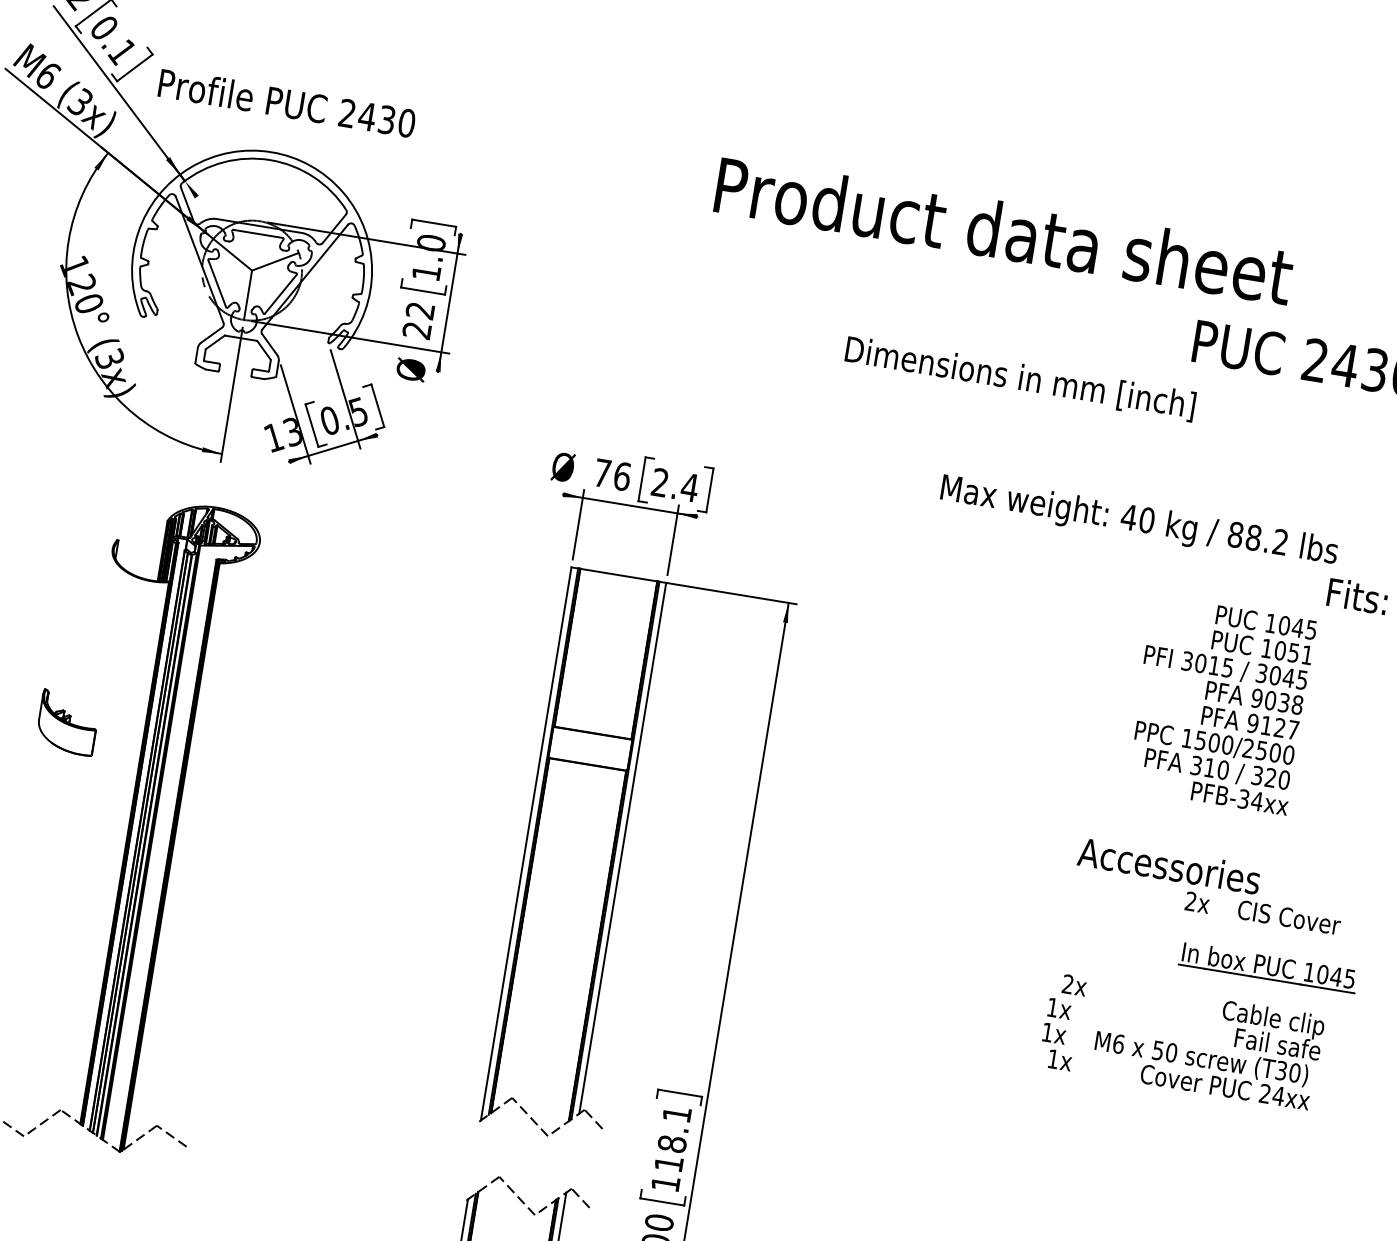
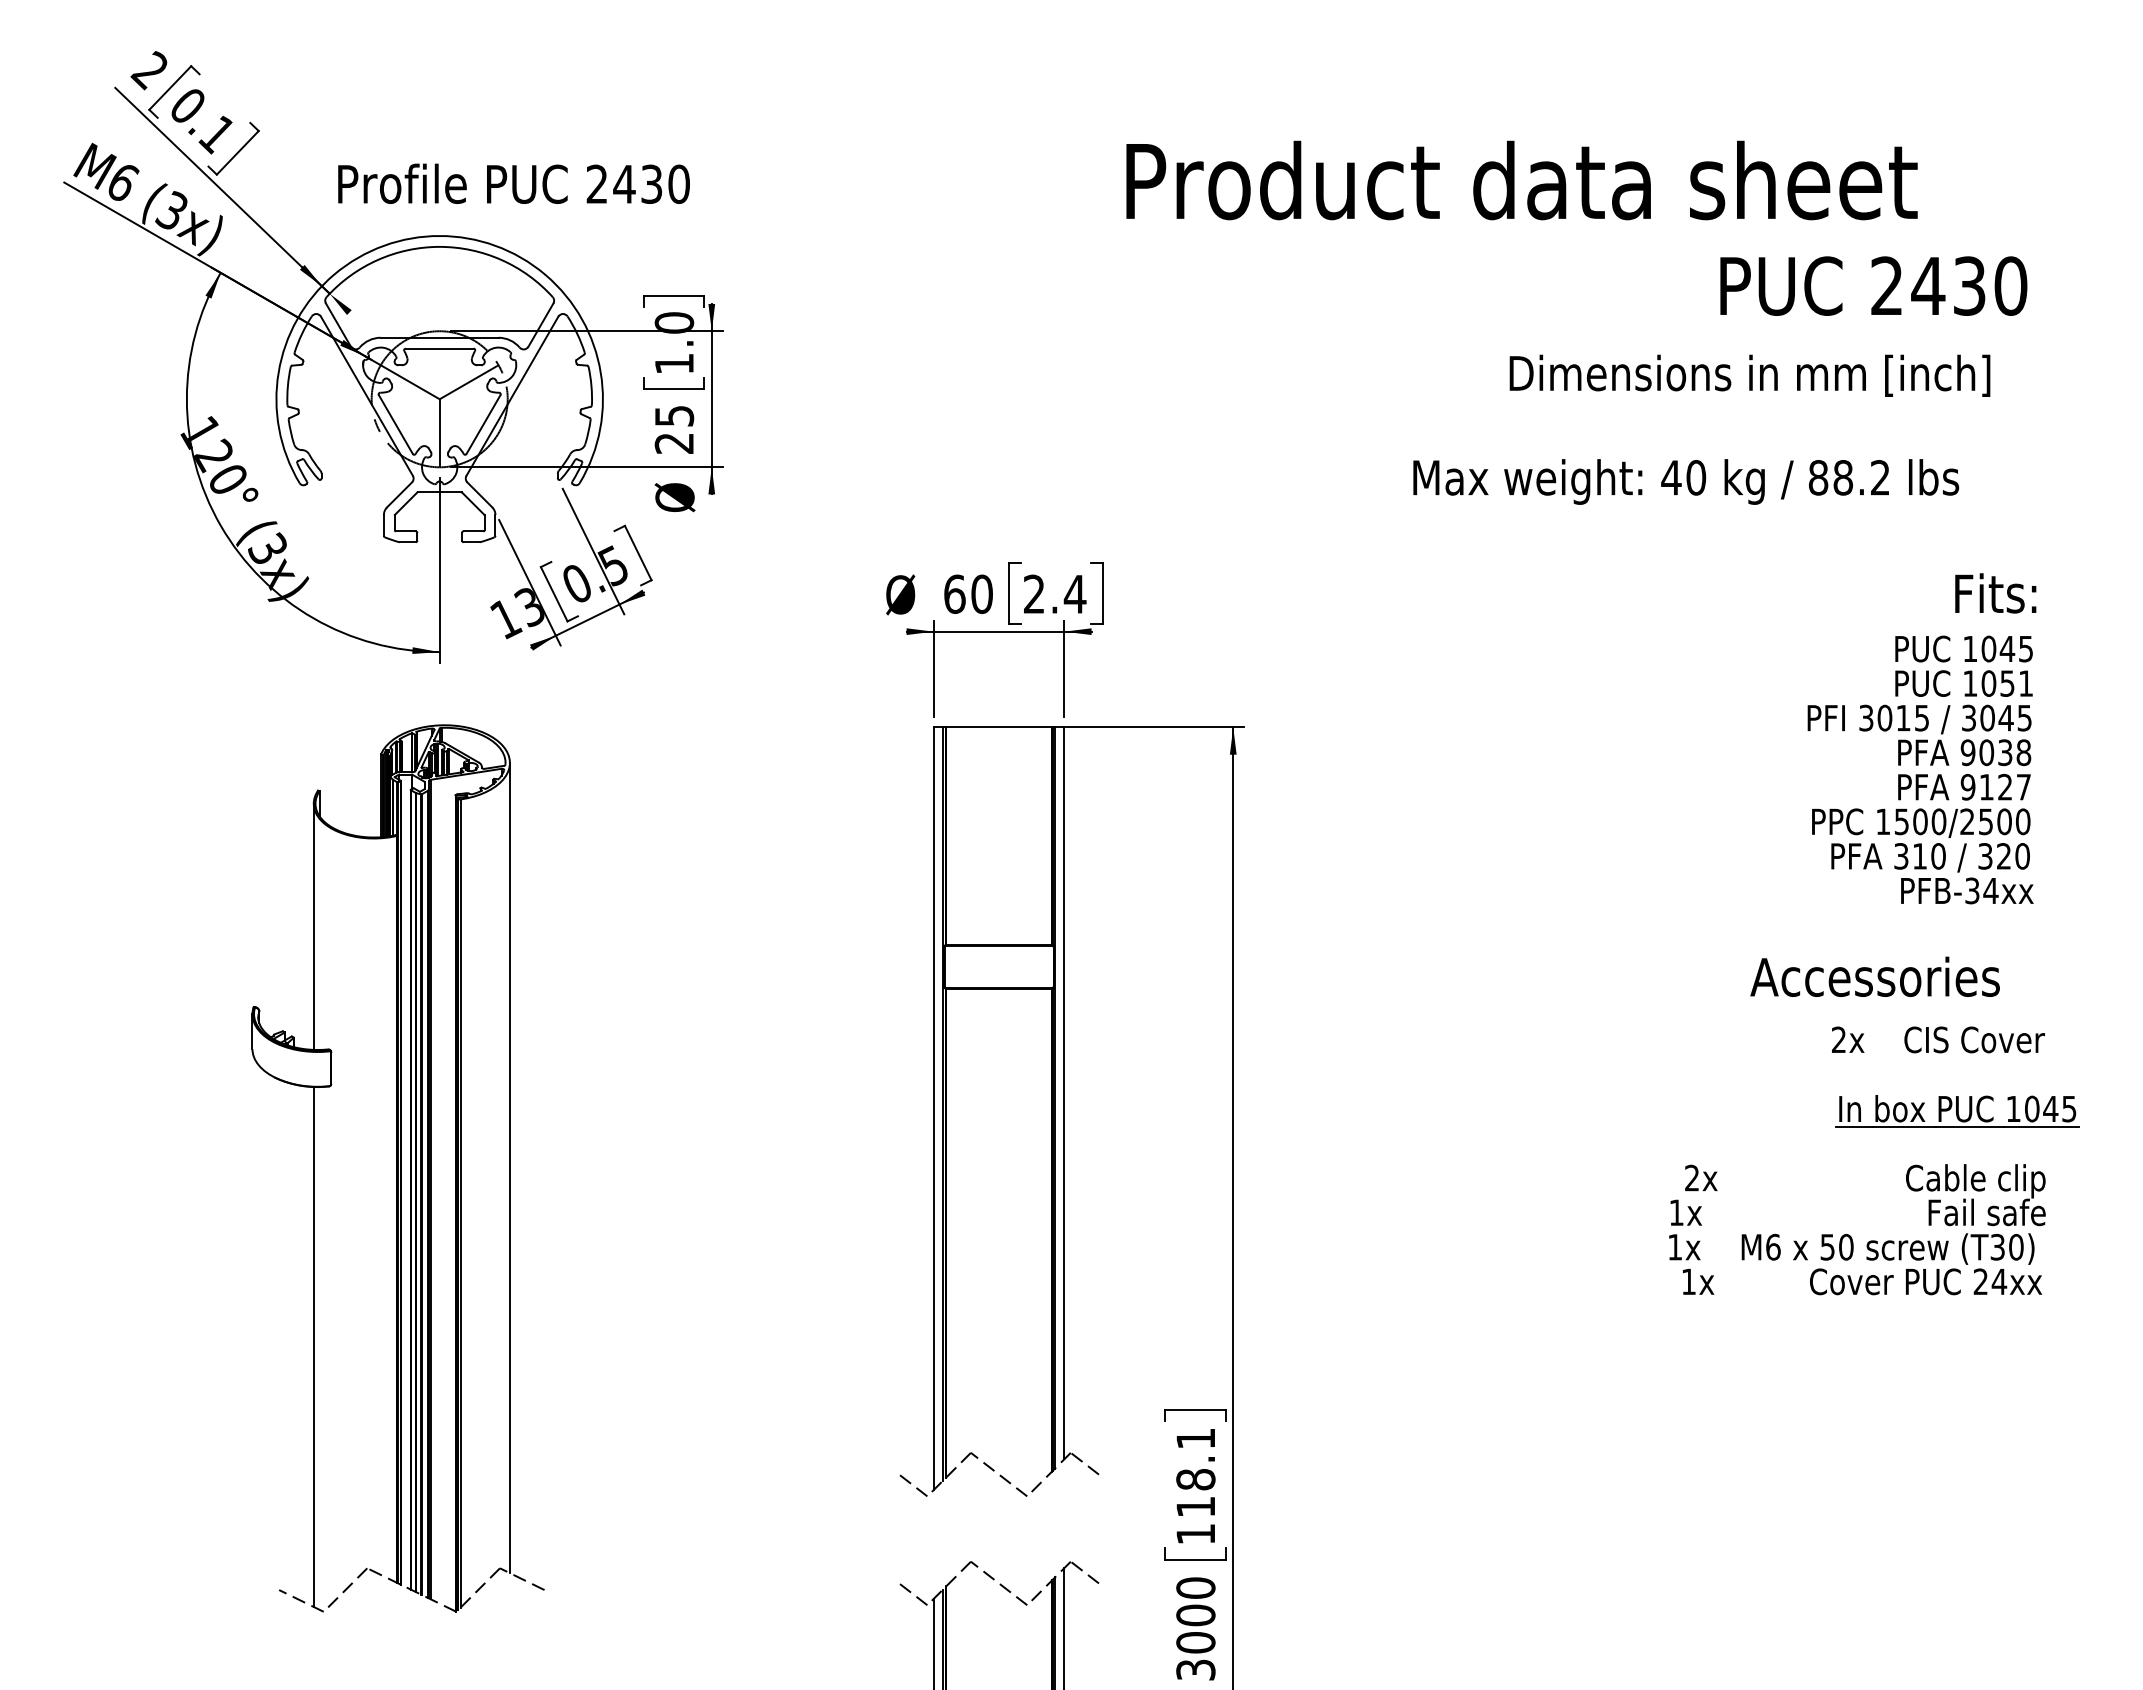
text: (286, 102) -> (513, 183), moved
text: (1003, 230) -> (1521, 180), moved
text: (420, 311) -> (674, 416), 22 -> 25
text: (1019, 378) -> (1749, 375), moved
text: (612, 474) -> (968, 593), 76 -> 60
text: (1139, 521) -> (1686, 481), moved
line: (97, 638) -> (313, 926), added
text: (1220, 704) -> (1920, 769), moved
line: (211, 836) -> (509, 1167), added
text: (1168, 865) -> (1874, 976), moved
line: (48, 942) -> (313, 1346), added
line: (466, 1114) -> (913, 1485), added
line: (453, 1193) -> (913, 1594), added

